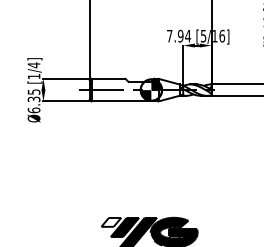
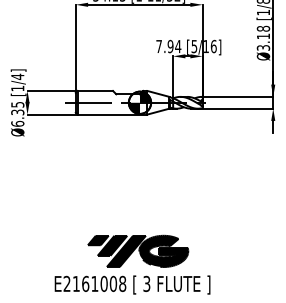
fill: (110, 222) -> (97, 240), added

